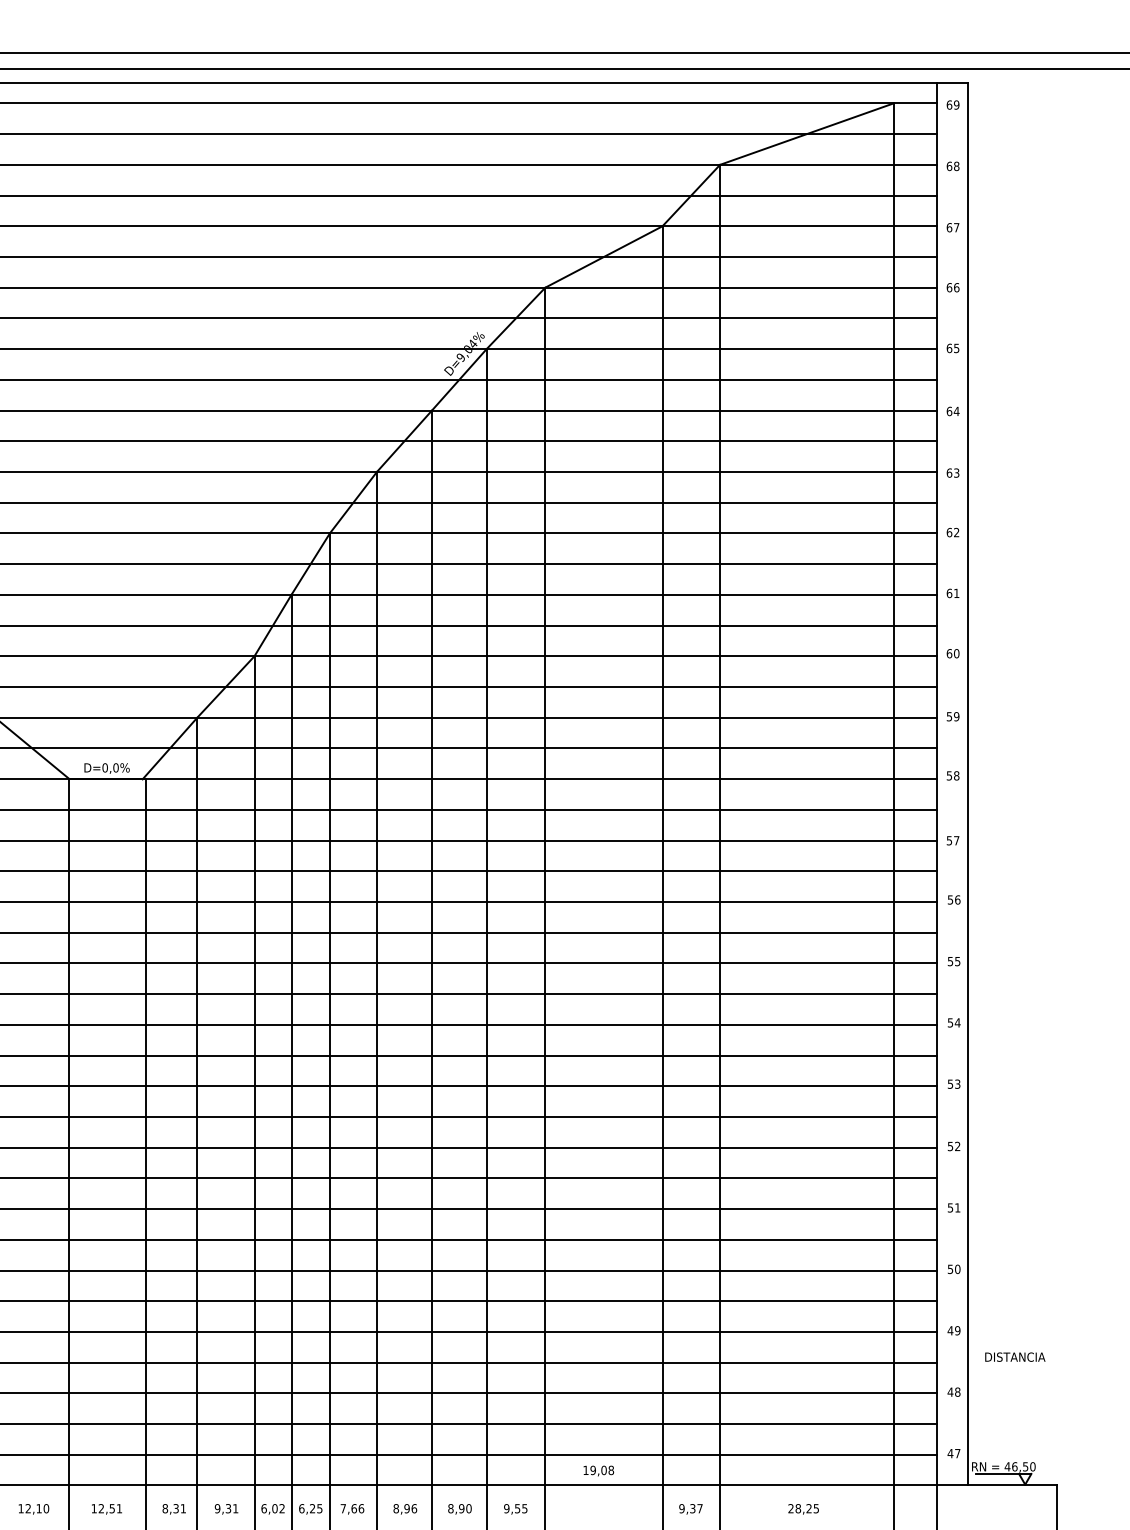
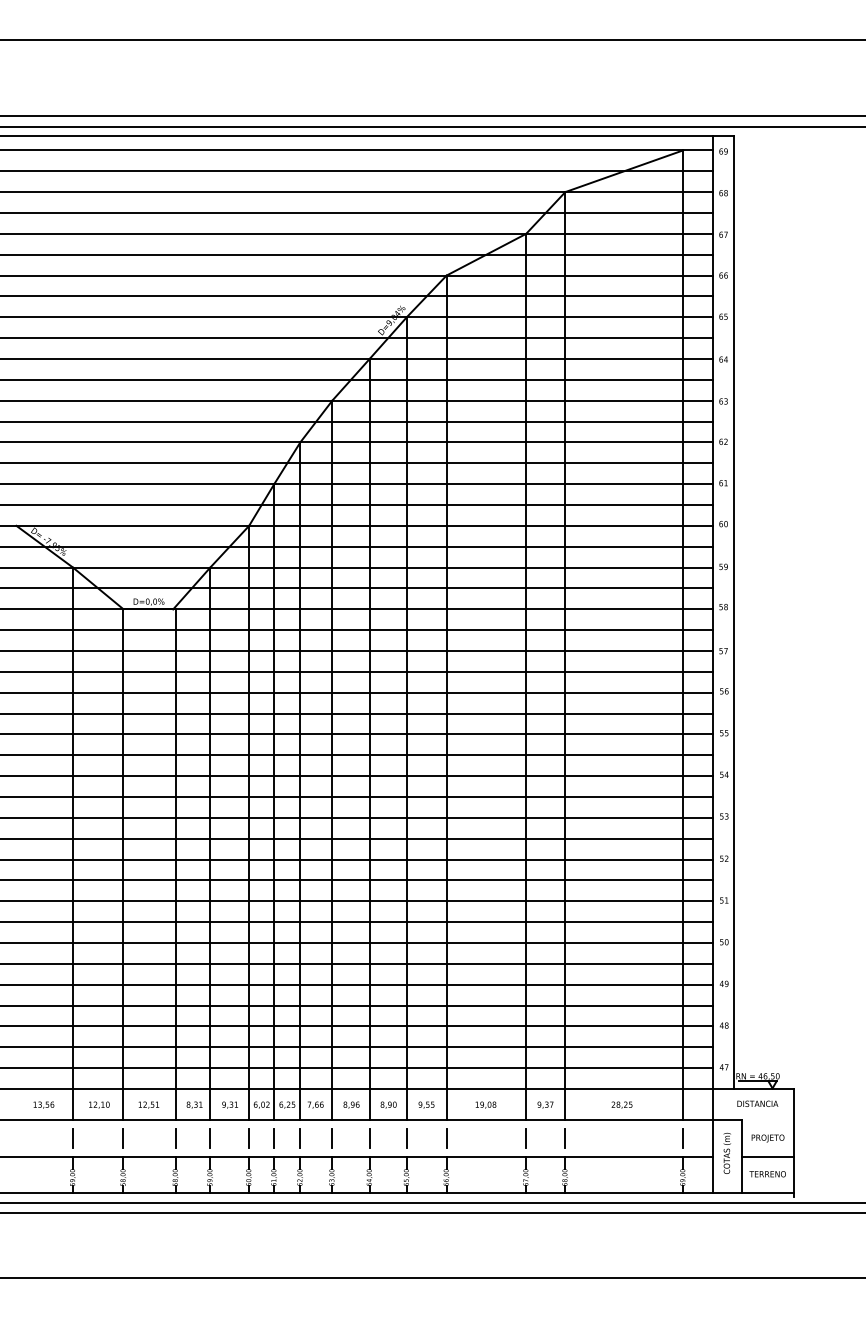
text: (1014, 1356) -> (757, 1103), moved
text: (598, 1470) -> (485, 1104), moved

